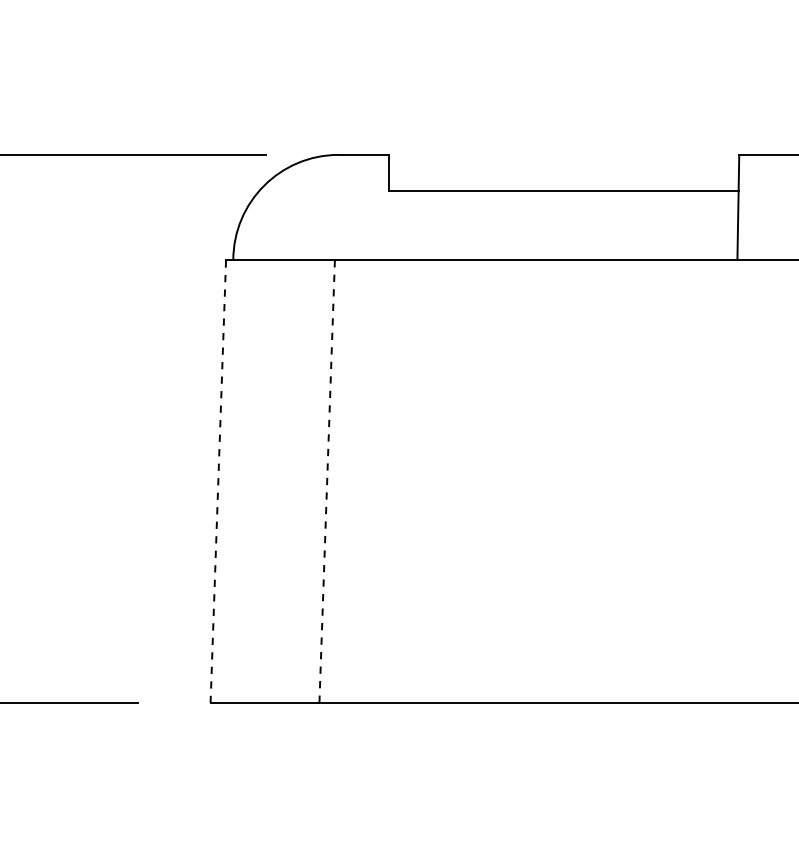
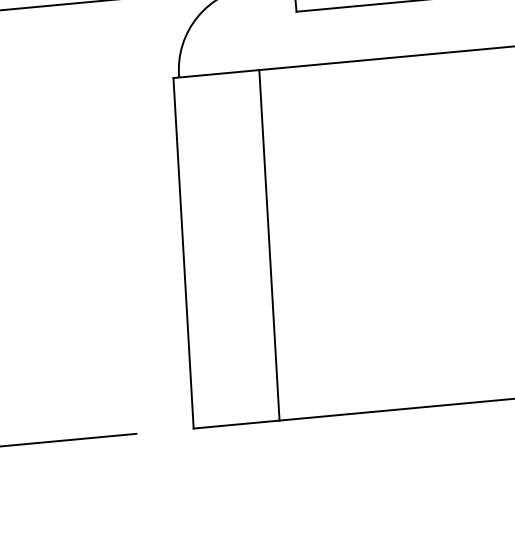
line: (218, 481) -> (183, 253), dashed -> solid
line: (327, 481) -> (269, 245), dashed -> solid

